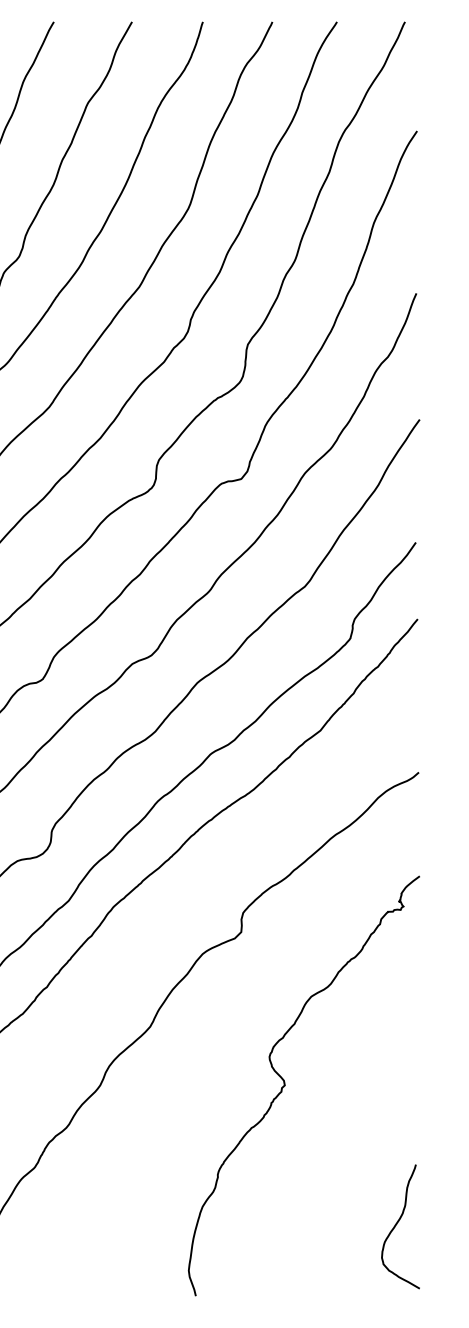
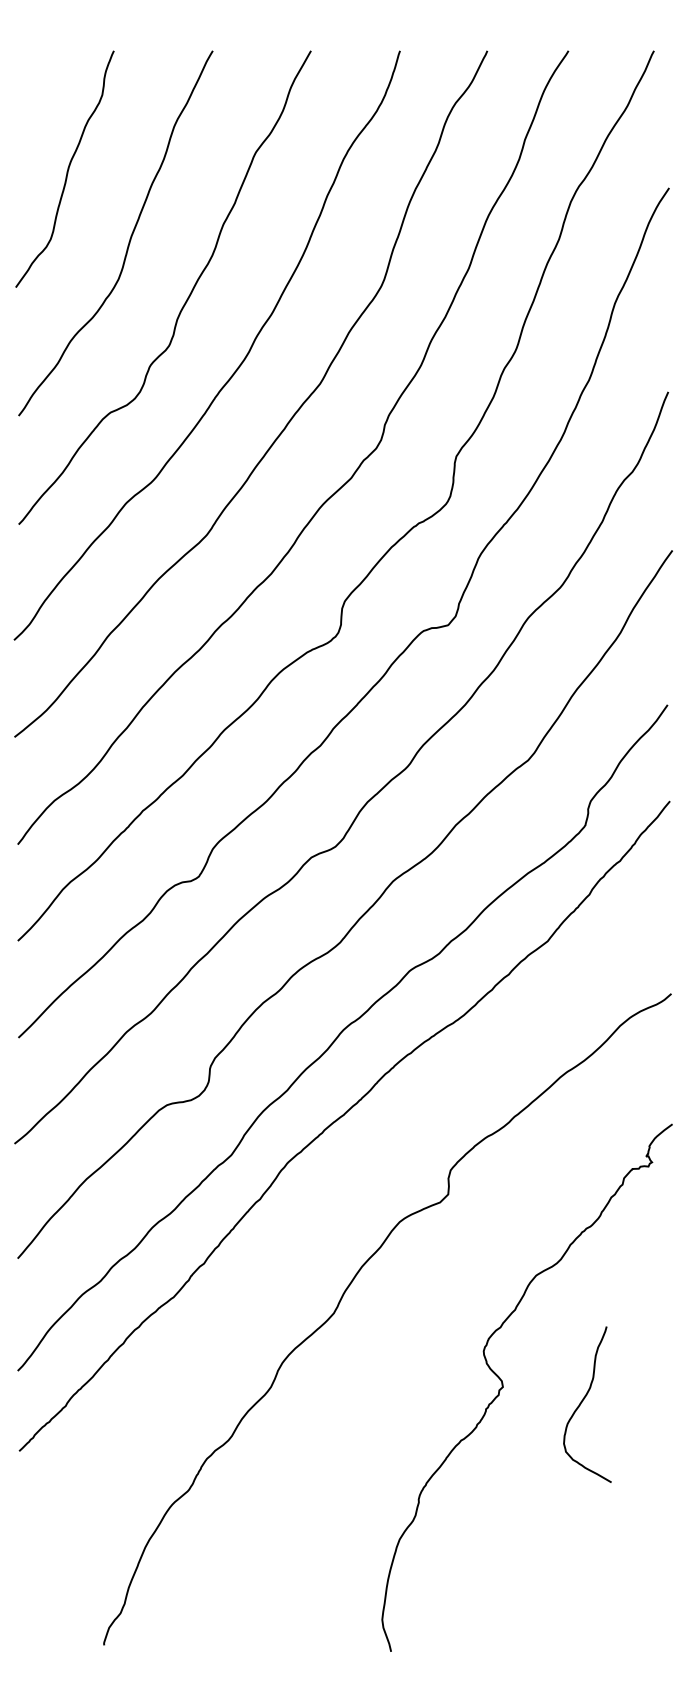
curve: (397, 1224) -> (583, 1401), moved

